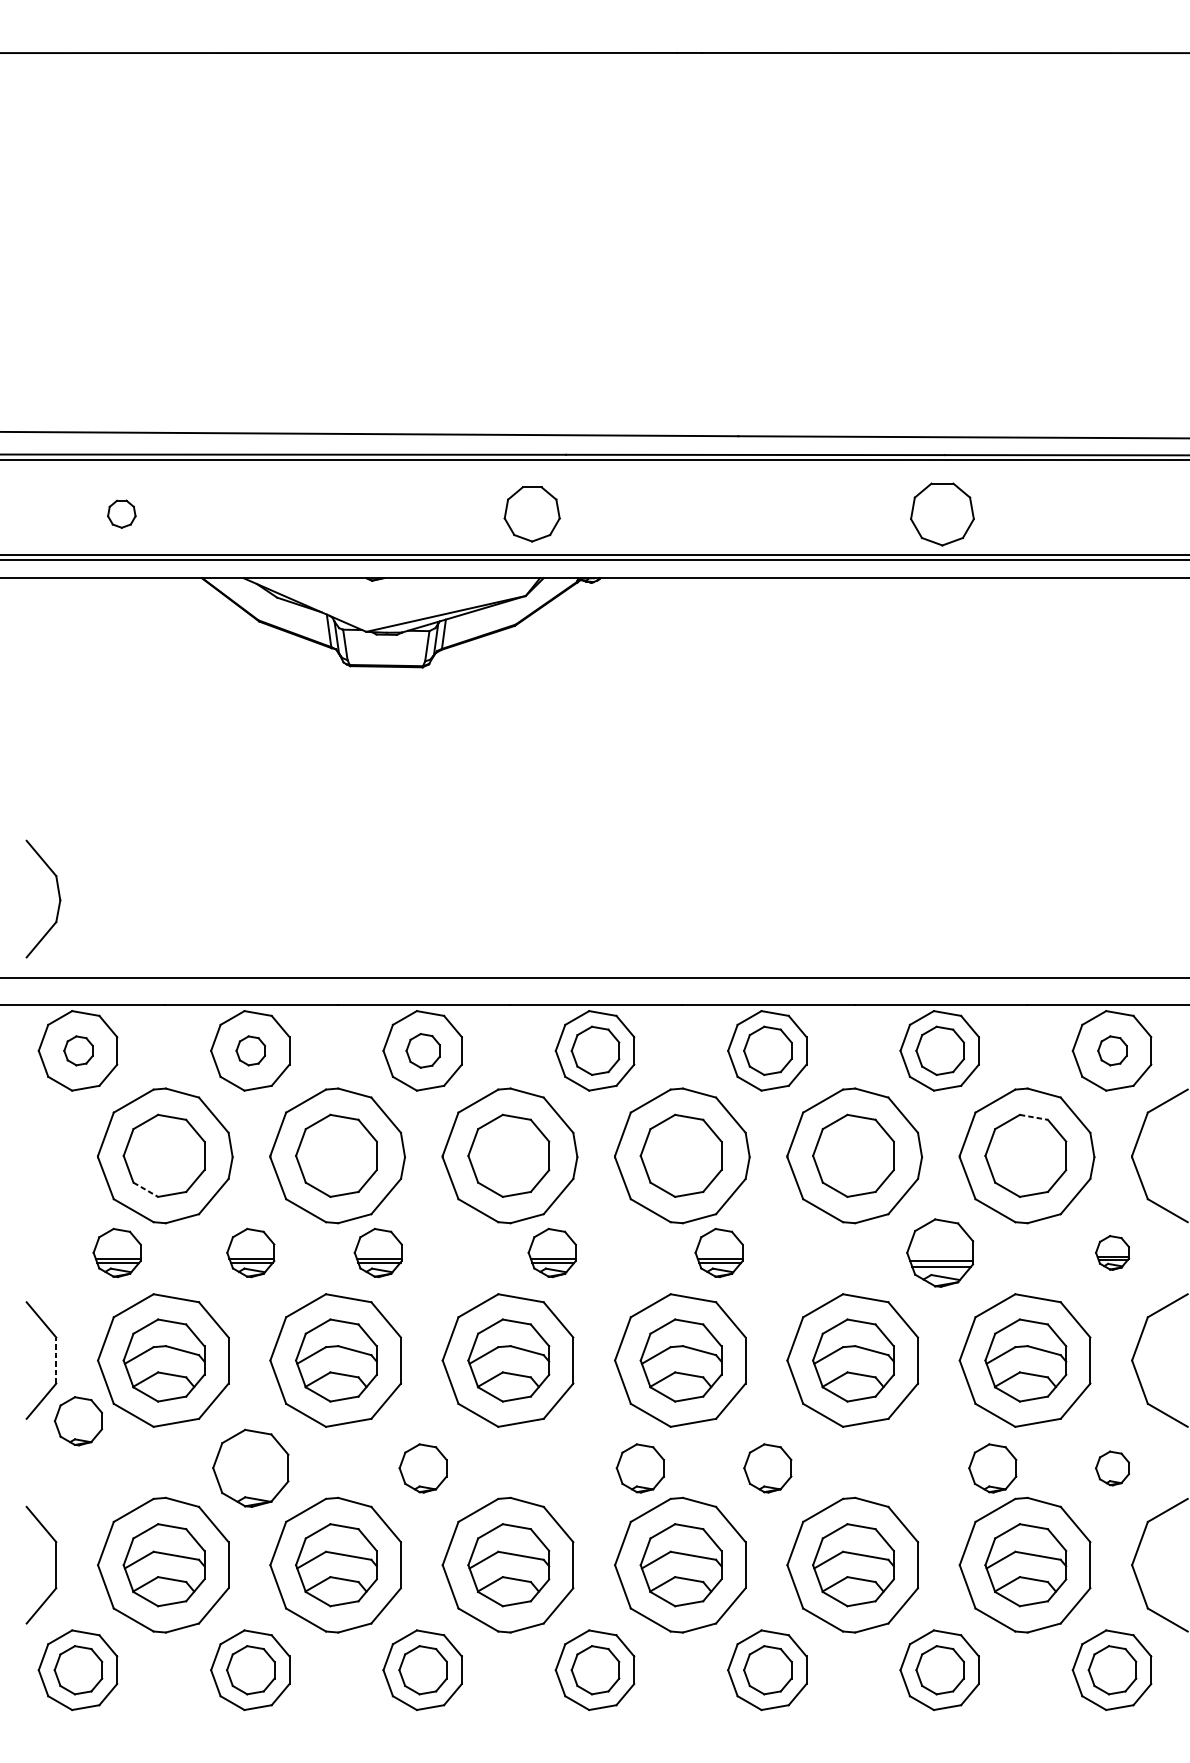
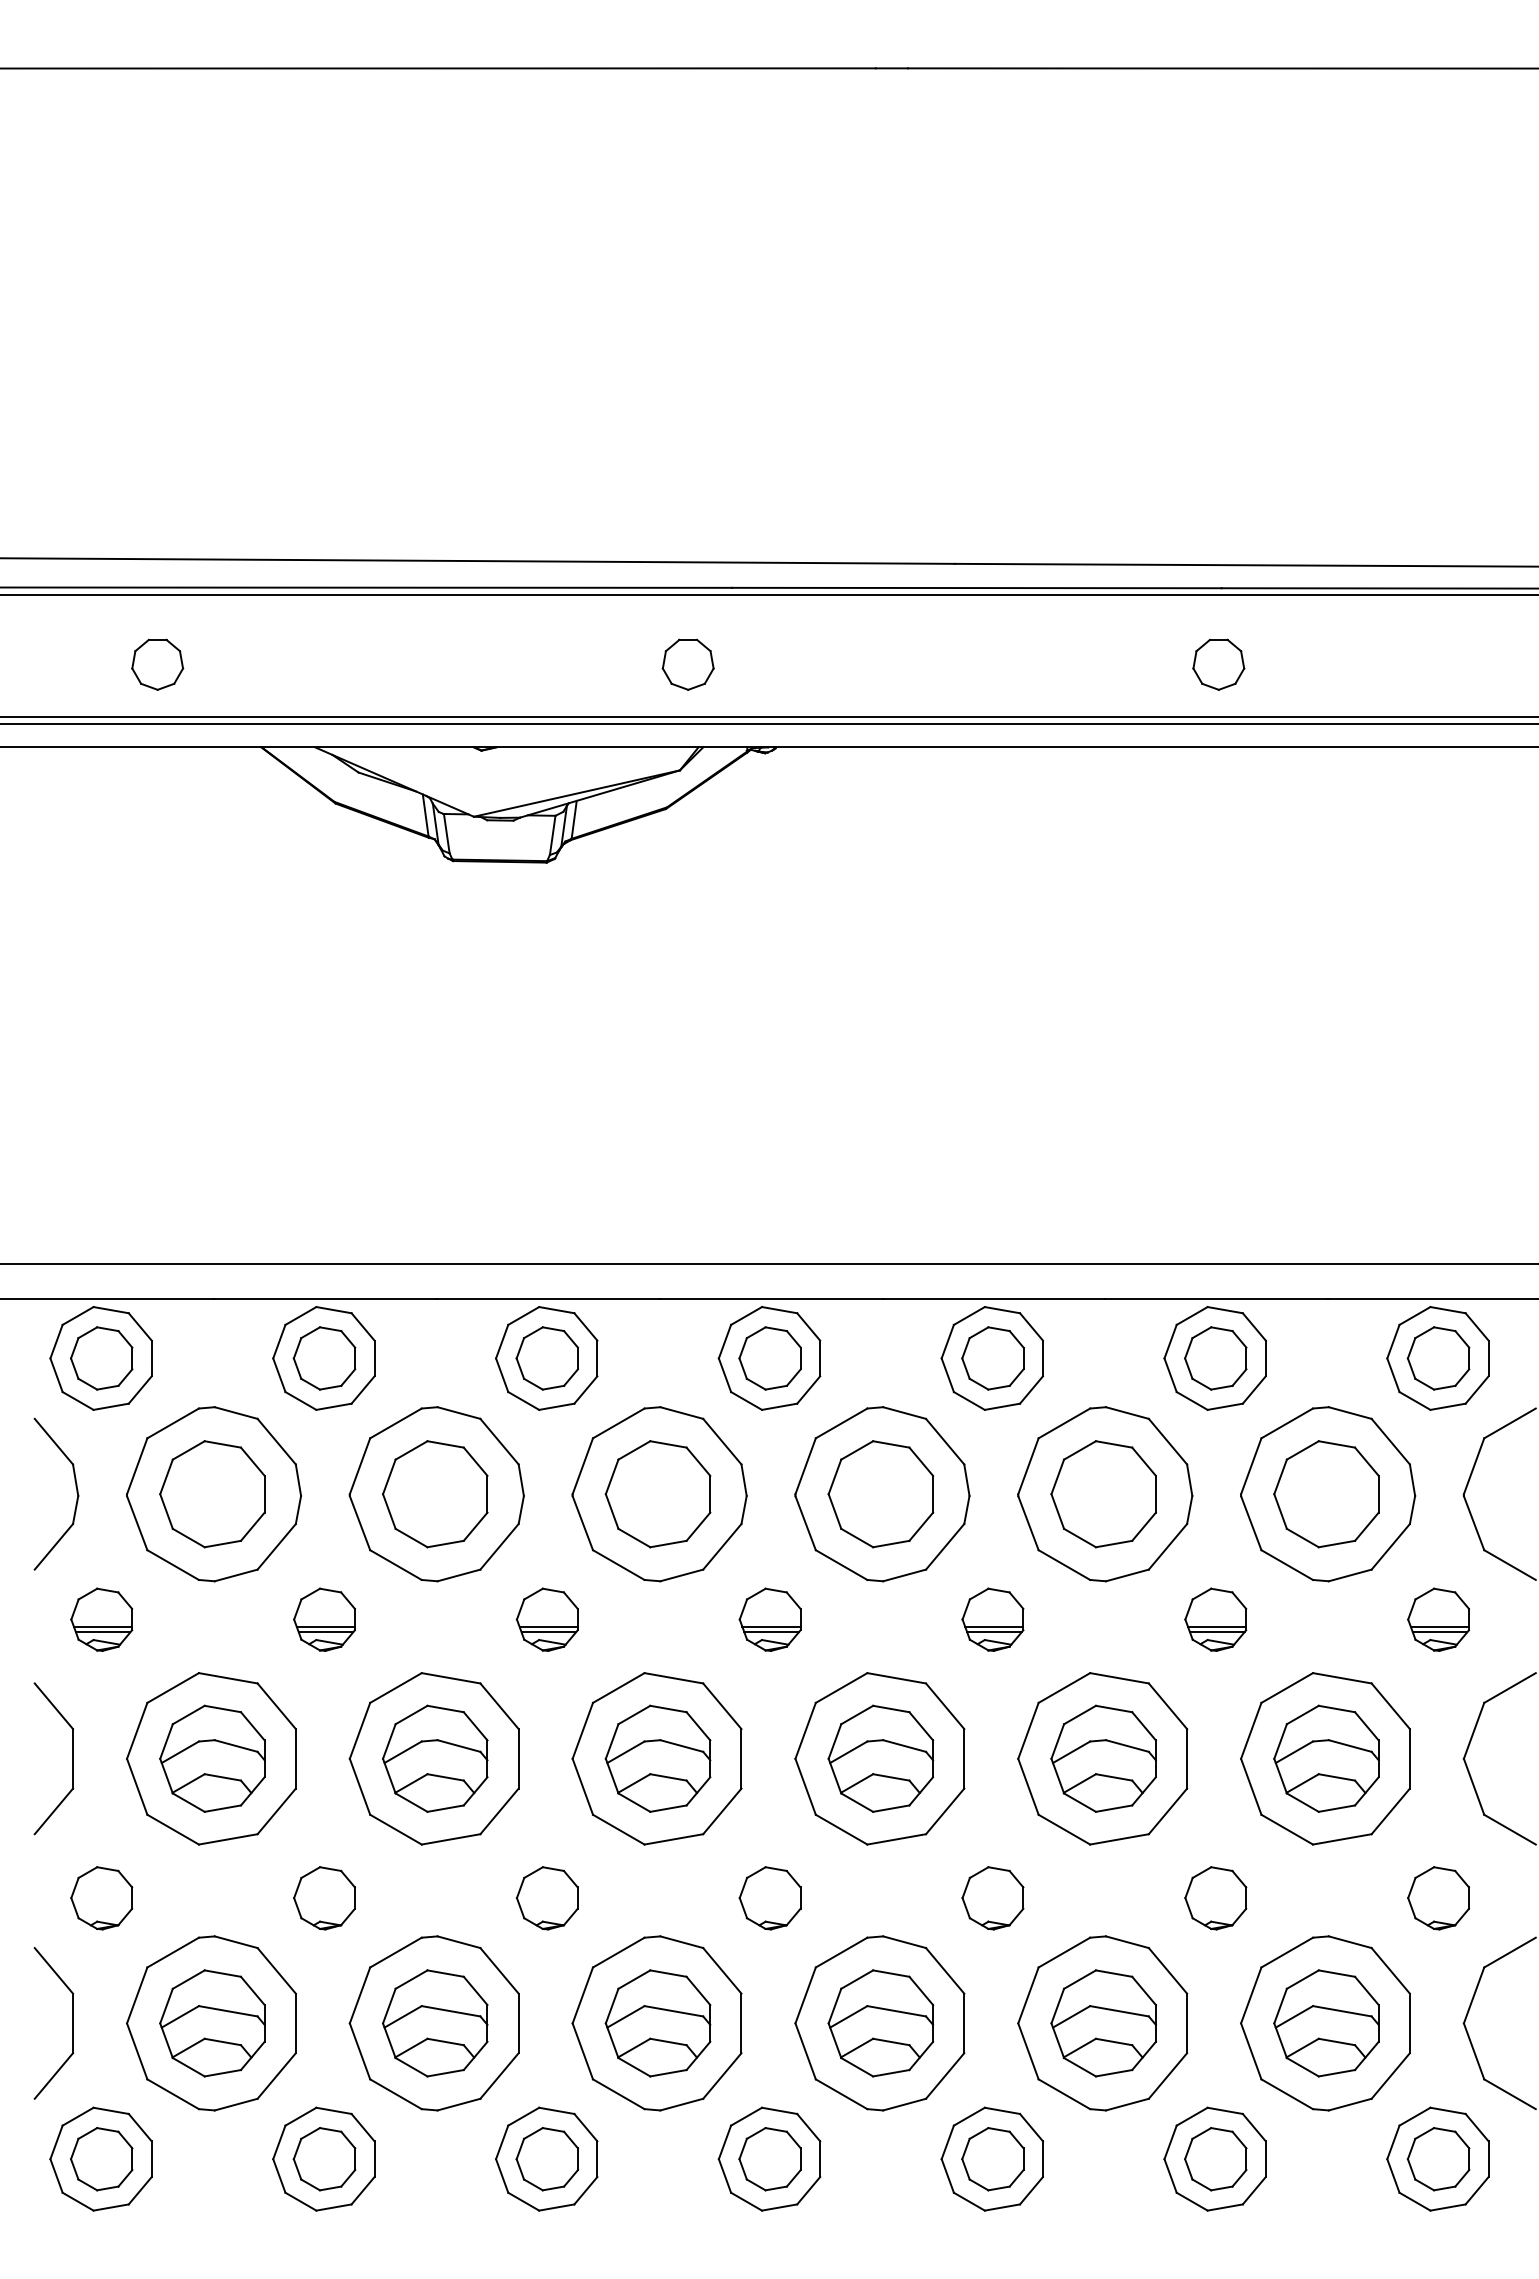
part: (121, 514) -> (157, 664), size x1.43
part: (531, 514) -> (687, 664), size x0.71
part: (942, 514) -> (1218, 664), size x0.62
part: (58, 897) -> (76, 1492), moved
part: (78, 1050) -> (101, 1358), size x1.67
part: (250, 1050) -> (324, 1358), size x1.67
part: (423, 1050) -> (547, 1358), size x1.43
part: (1112, 1050) -> (1438, 1358), size x1.67
line: (1034, 1117) -> (1337, 1444), dashed -> solid
line: (146, 1190) -> (189, 1538), dashed -> solid
part: (116, 1252) -> (101, 1619), moved
part: (377, 1252) -> (546, 1619), moved
part: (551, 1252) -> (769, 1619), moved
part: (718, 1252) -> (992, 1619), moved
part: (939, 1252) -> (1215, 1619), size x0.71
part: (1112, 1252) -> (1438, 1619), size x1.43
line: (56, 1360) -> (73, 1758), dashed -> solid
part: (78, 1421) -> (101, 1898), moved
part: (250, 1468) -> (324, 1898), size x0.62
part: (639, 1468) -> (769, 1898), moved
part: (992, 1468) -> (1215, 1898), moved
part: (1112, 1468) -> (1438, 1898), size x1.43

